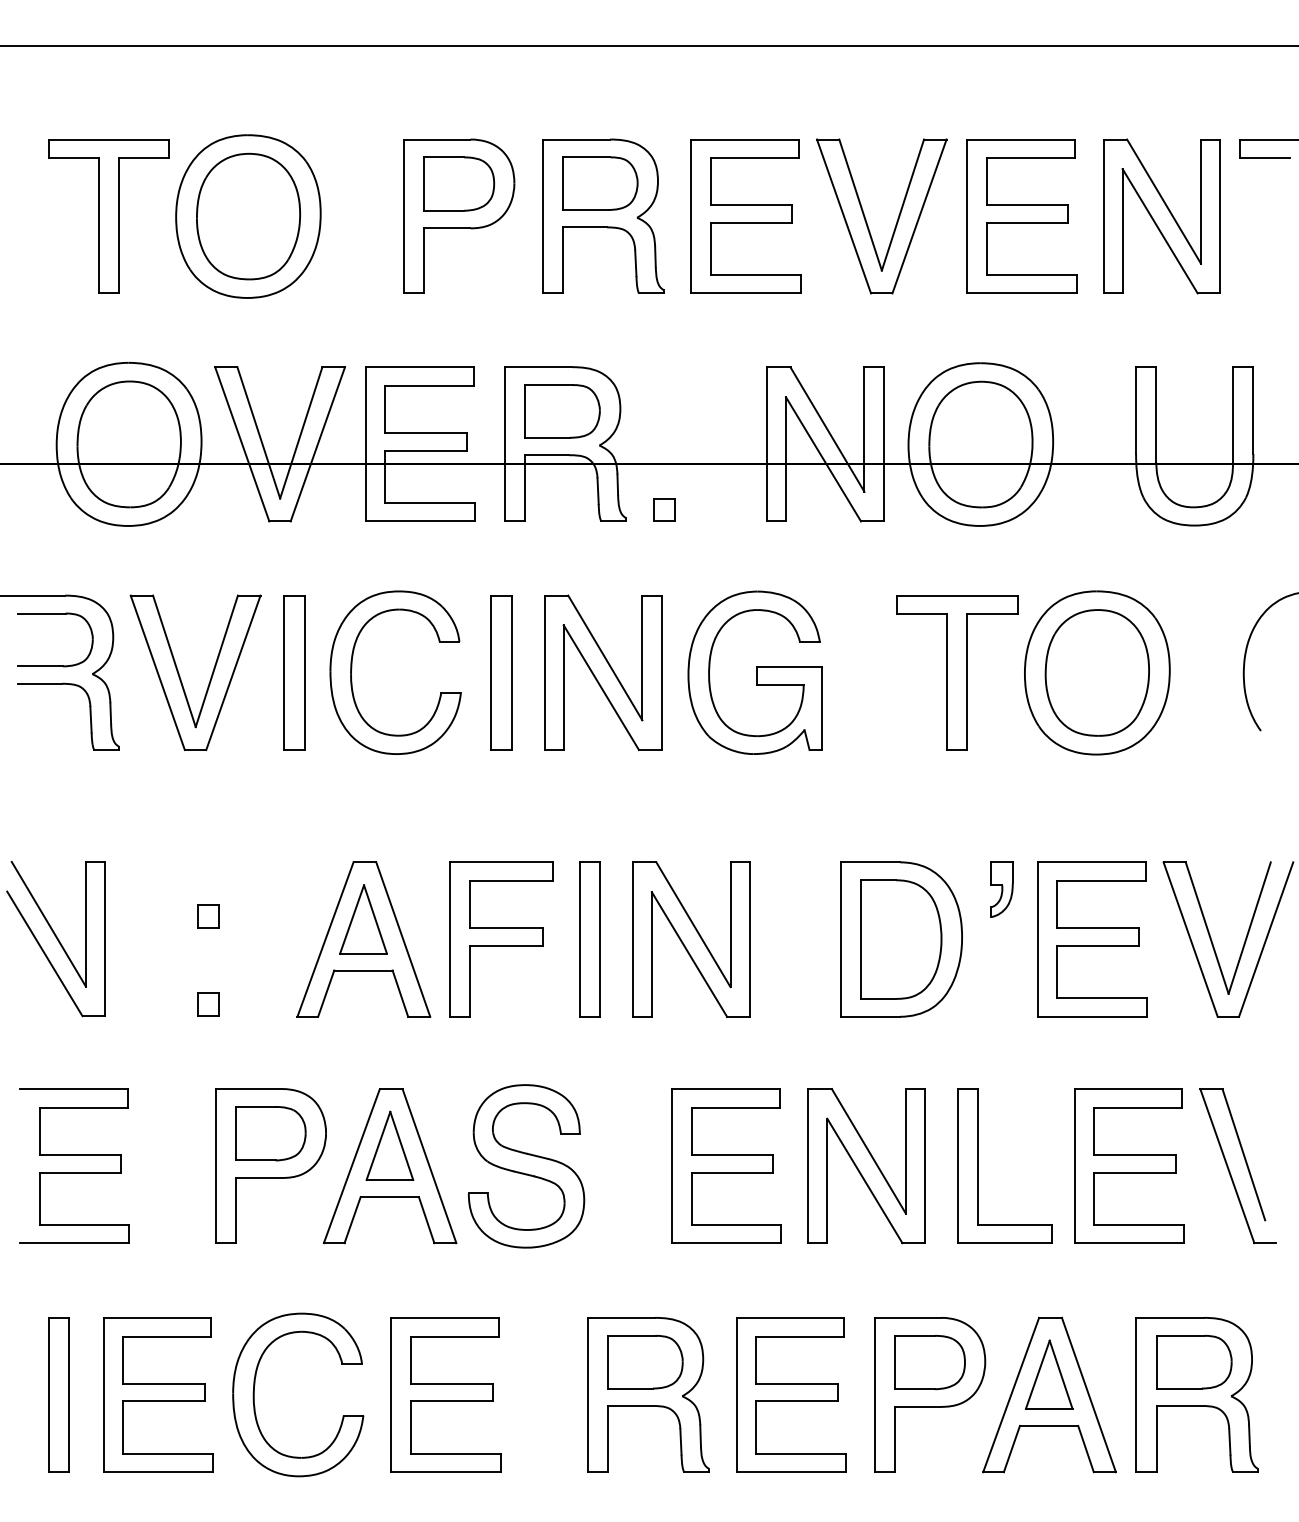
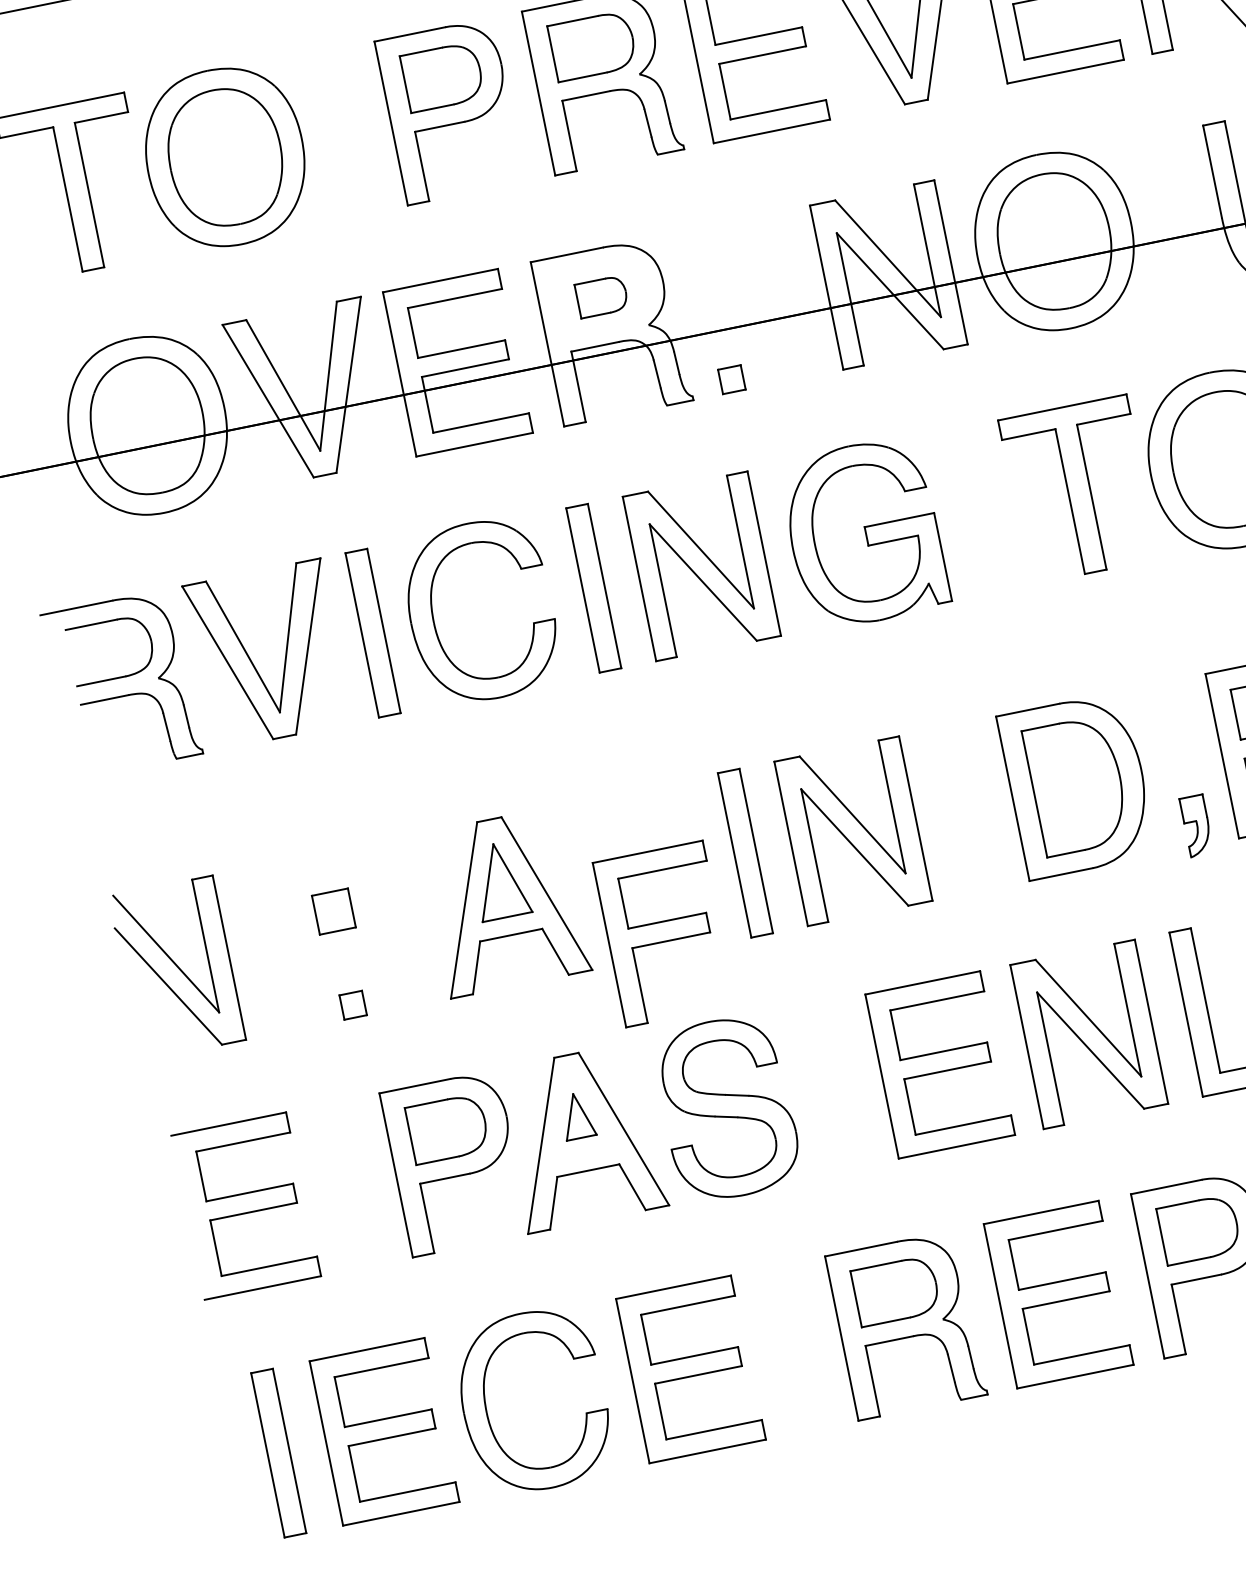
part: (562, 411) -> (602, 296), size x0.6
part: (1001, 889) -> (1196, 825), moved
part: (208, 916) -> (334, 911), size x1.6
part: (501, 939) -> (664, 934), moved
part: (389, 1145) -> (576, 1115), size x0.6

